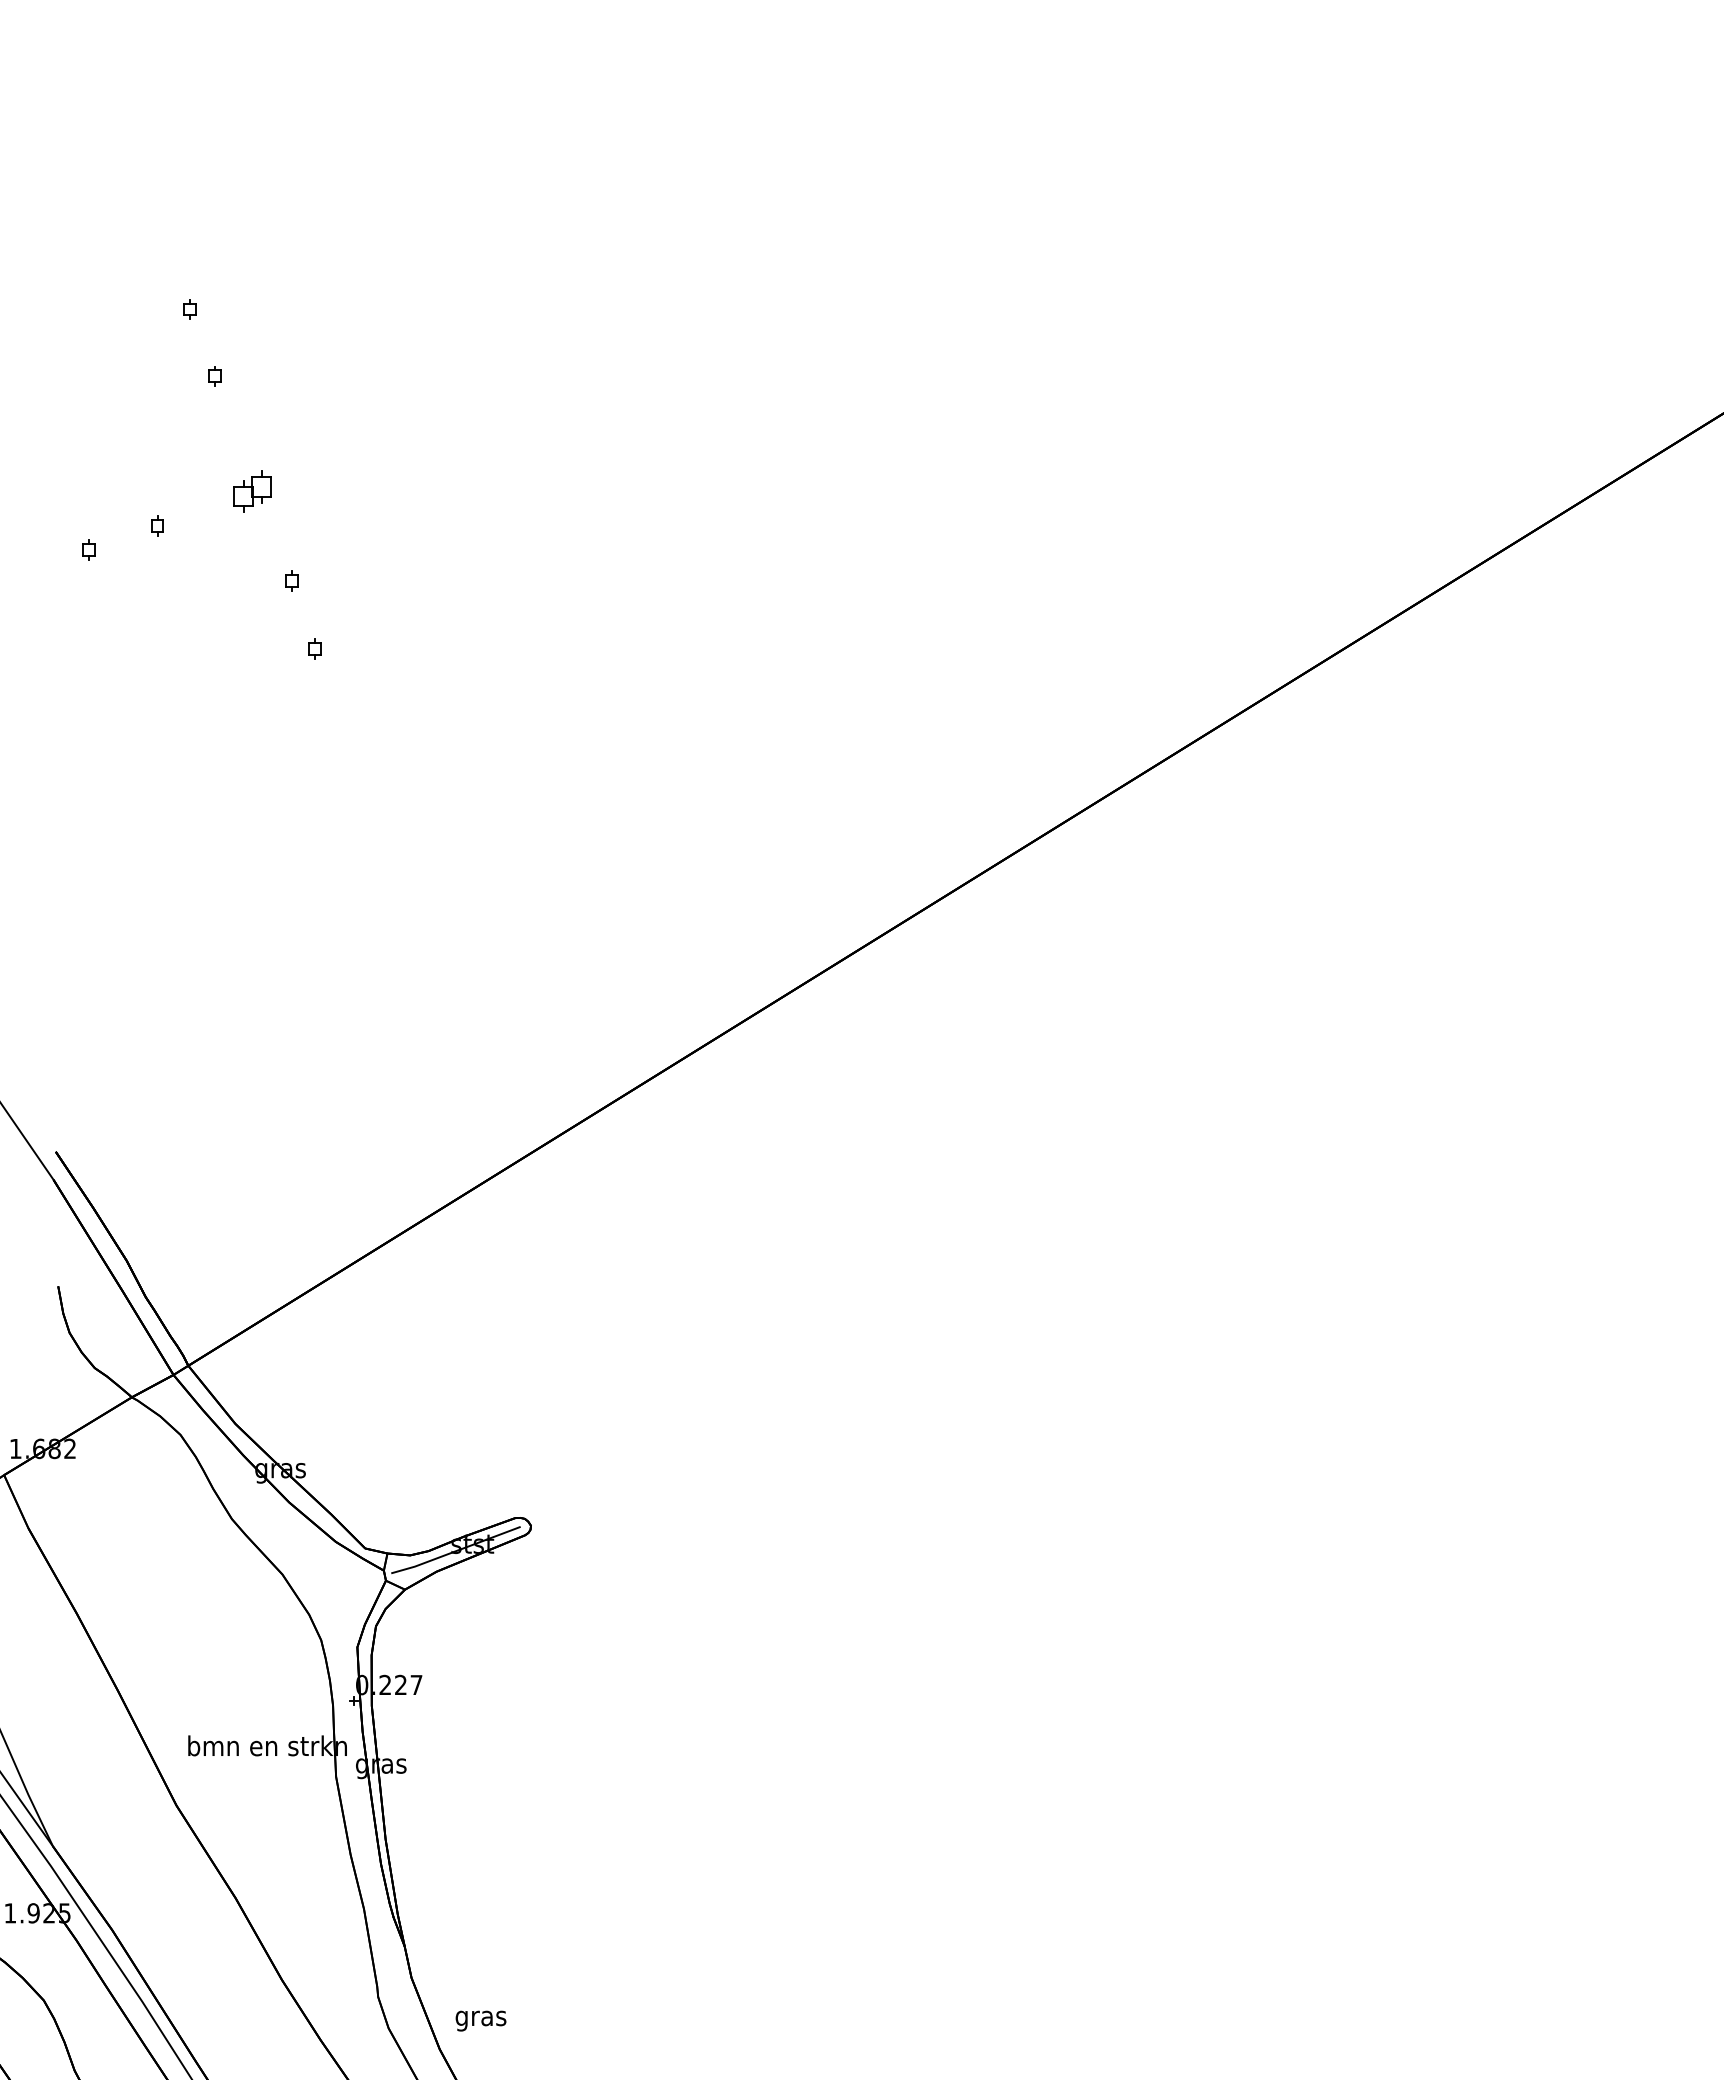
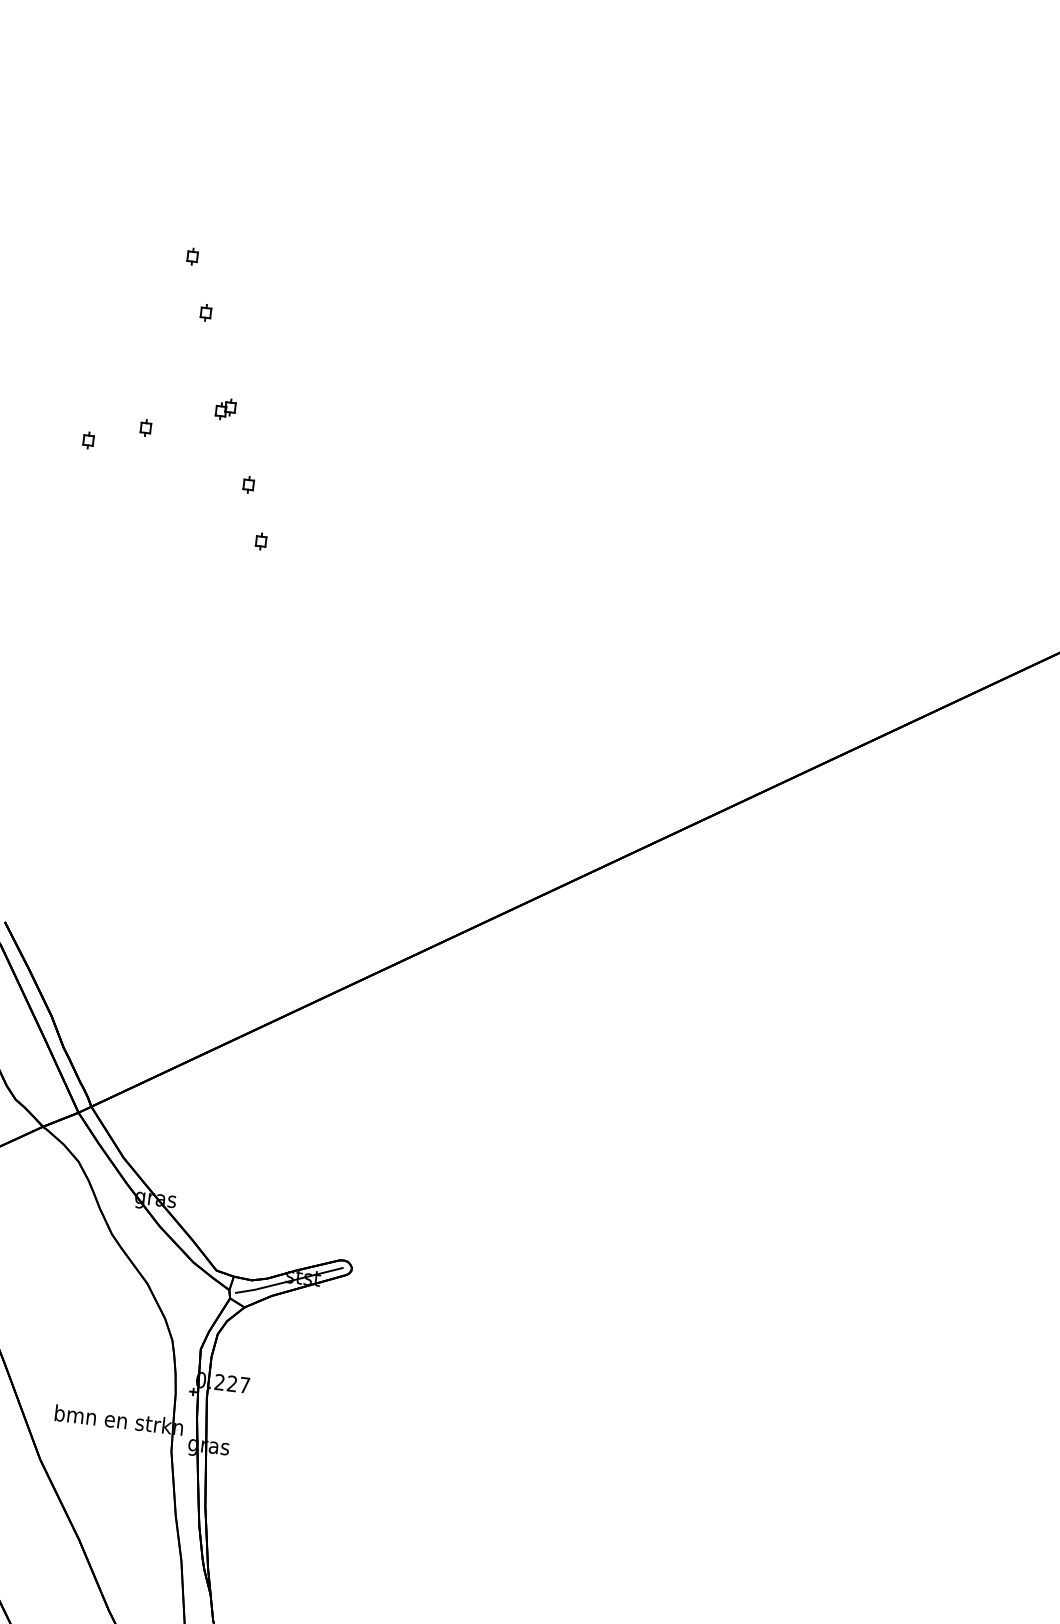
part: (252, 491) -> (225, 409), size x0.62

